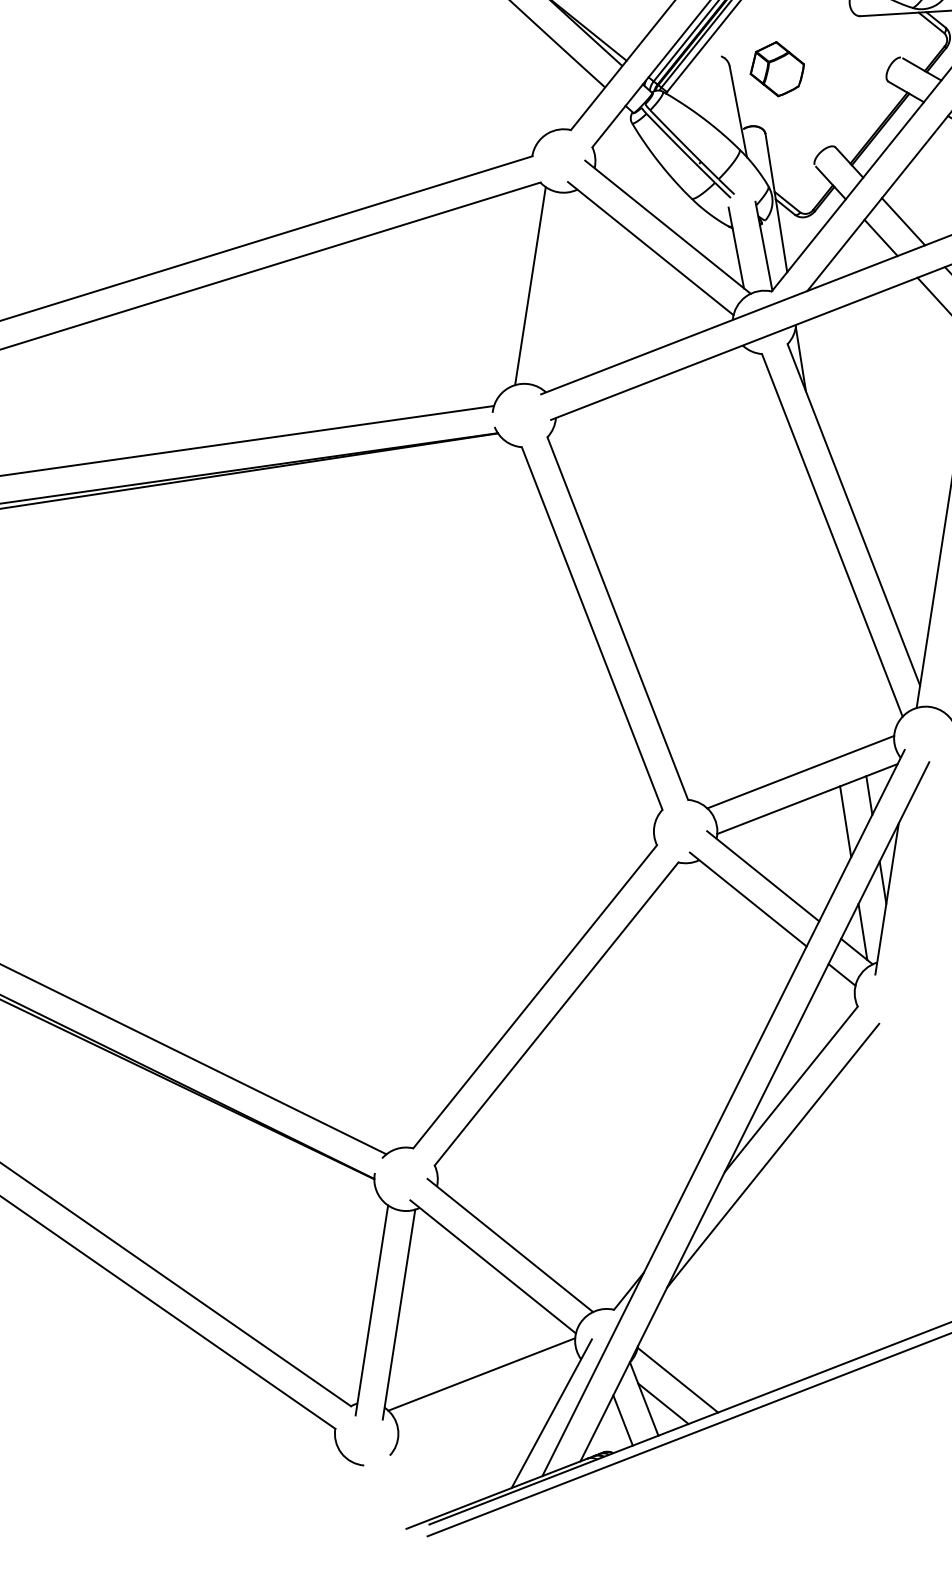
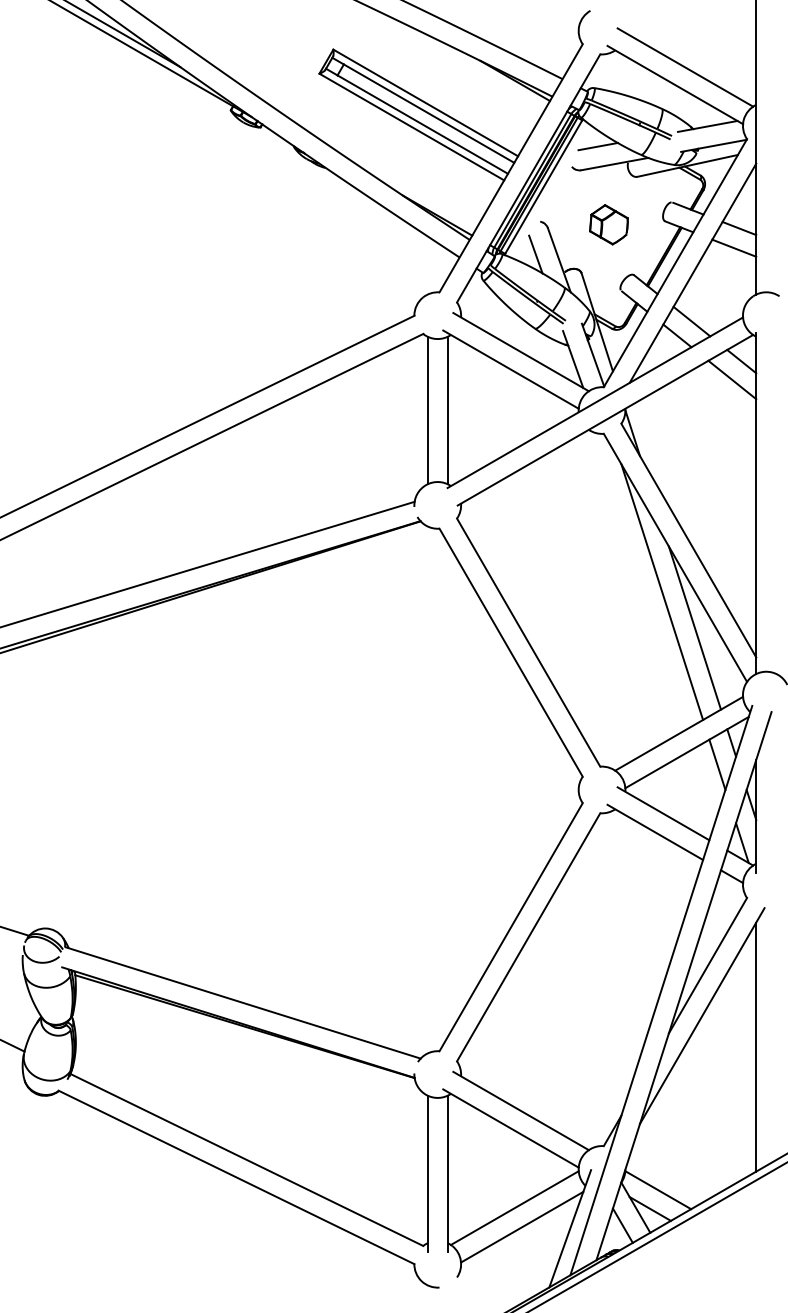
part: (776, 68) -> (608, 224), moved
line: (707, 99) -> (535, 254), added
line: (557, 290) -> (447, 410), added
line: (808, 577) -> (662, 591), added
line: (843, 632) -> (694, 627), added
line: (839, 1207) -> (756, 1046), added
line: (488, 1400) -> (522, 1226), added

